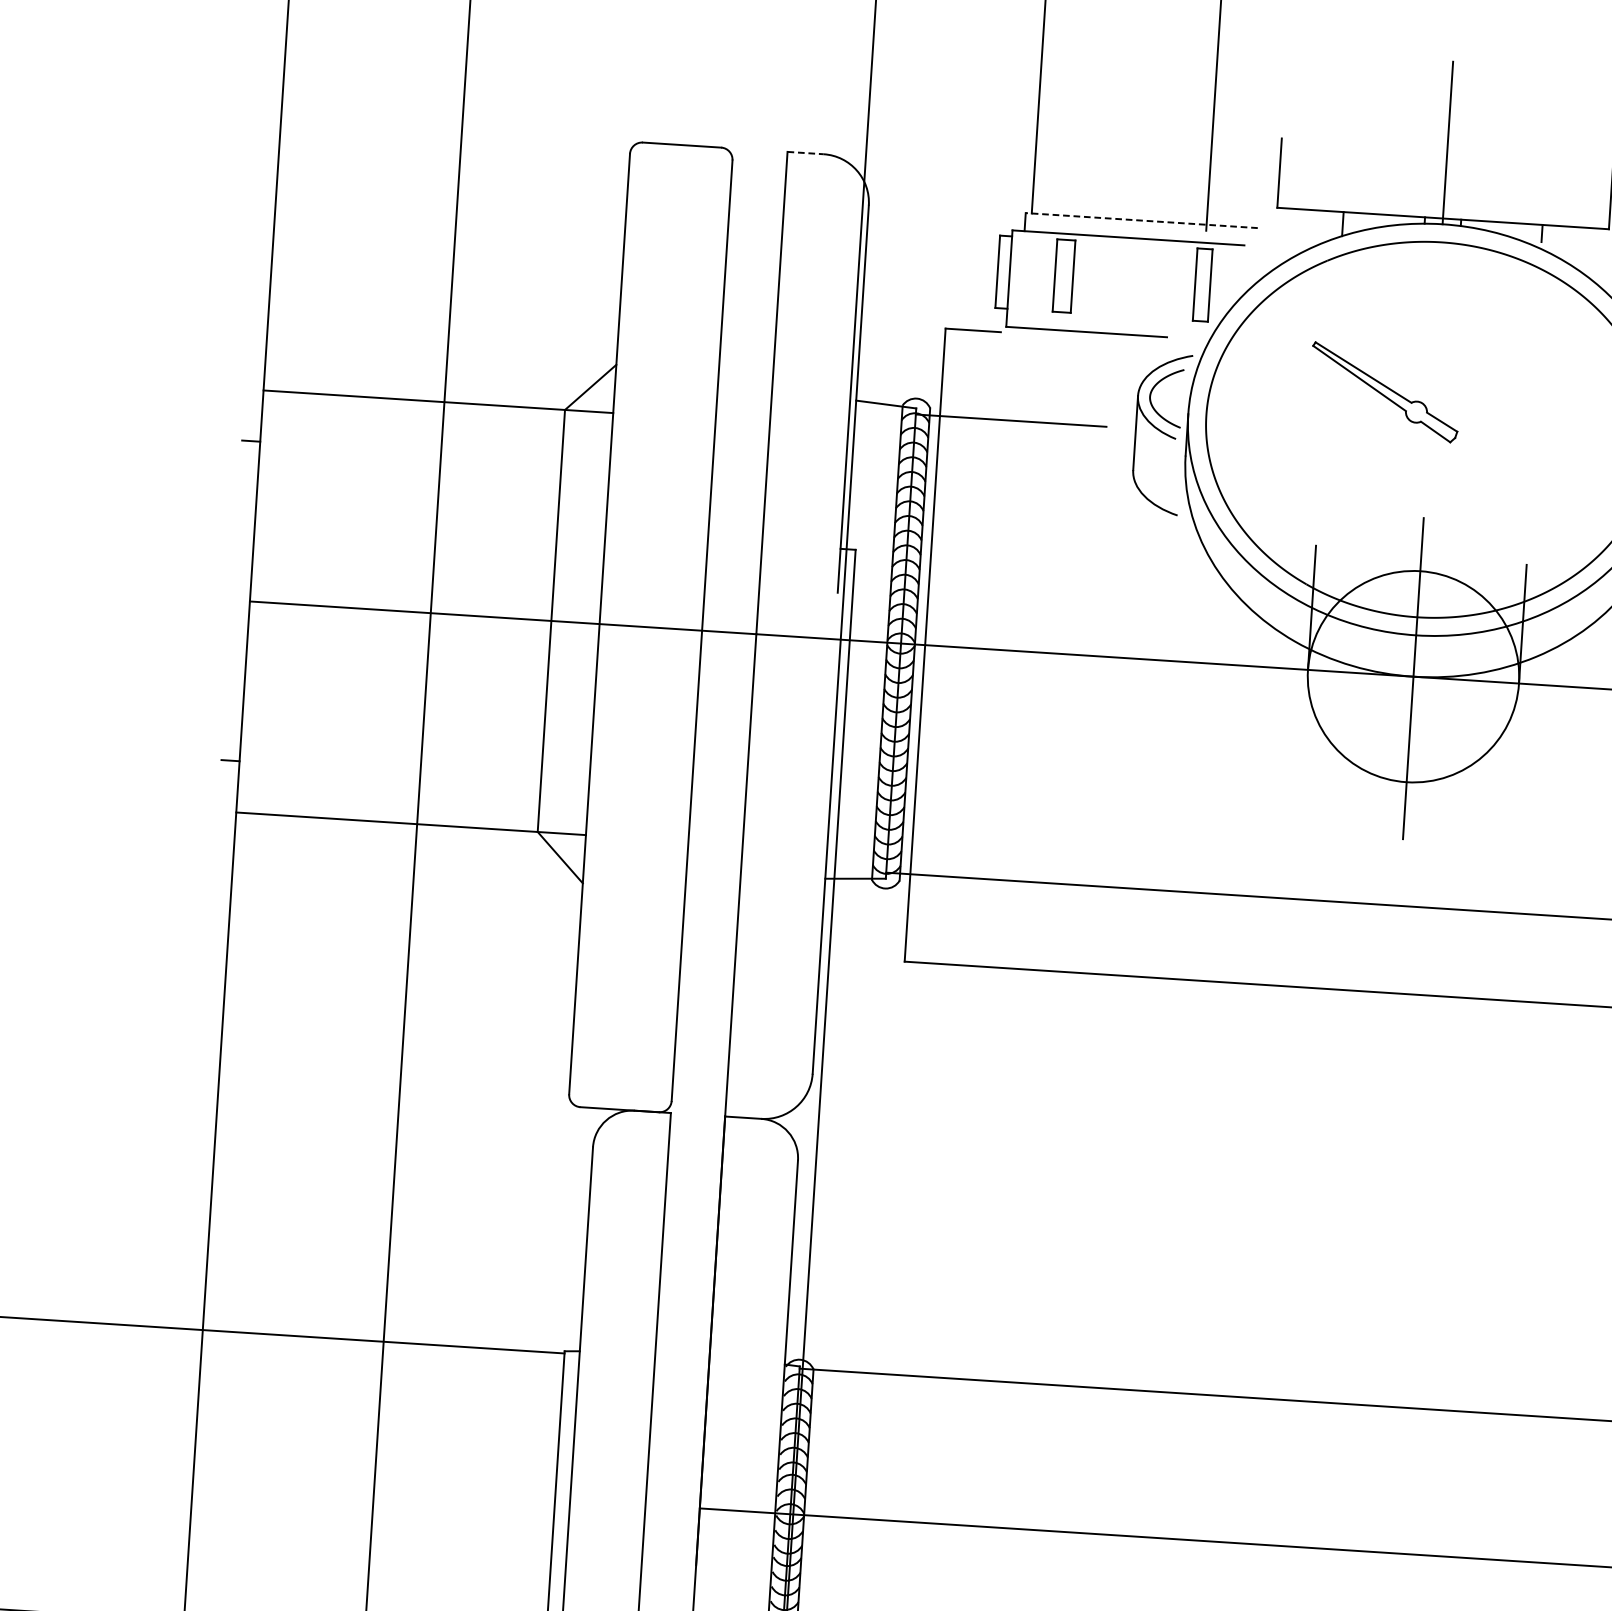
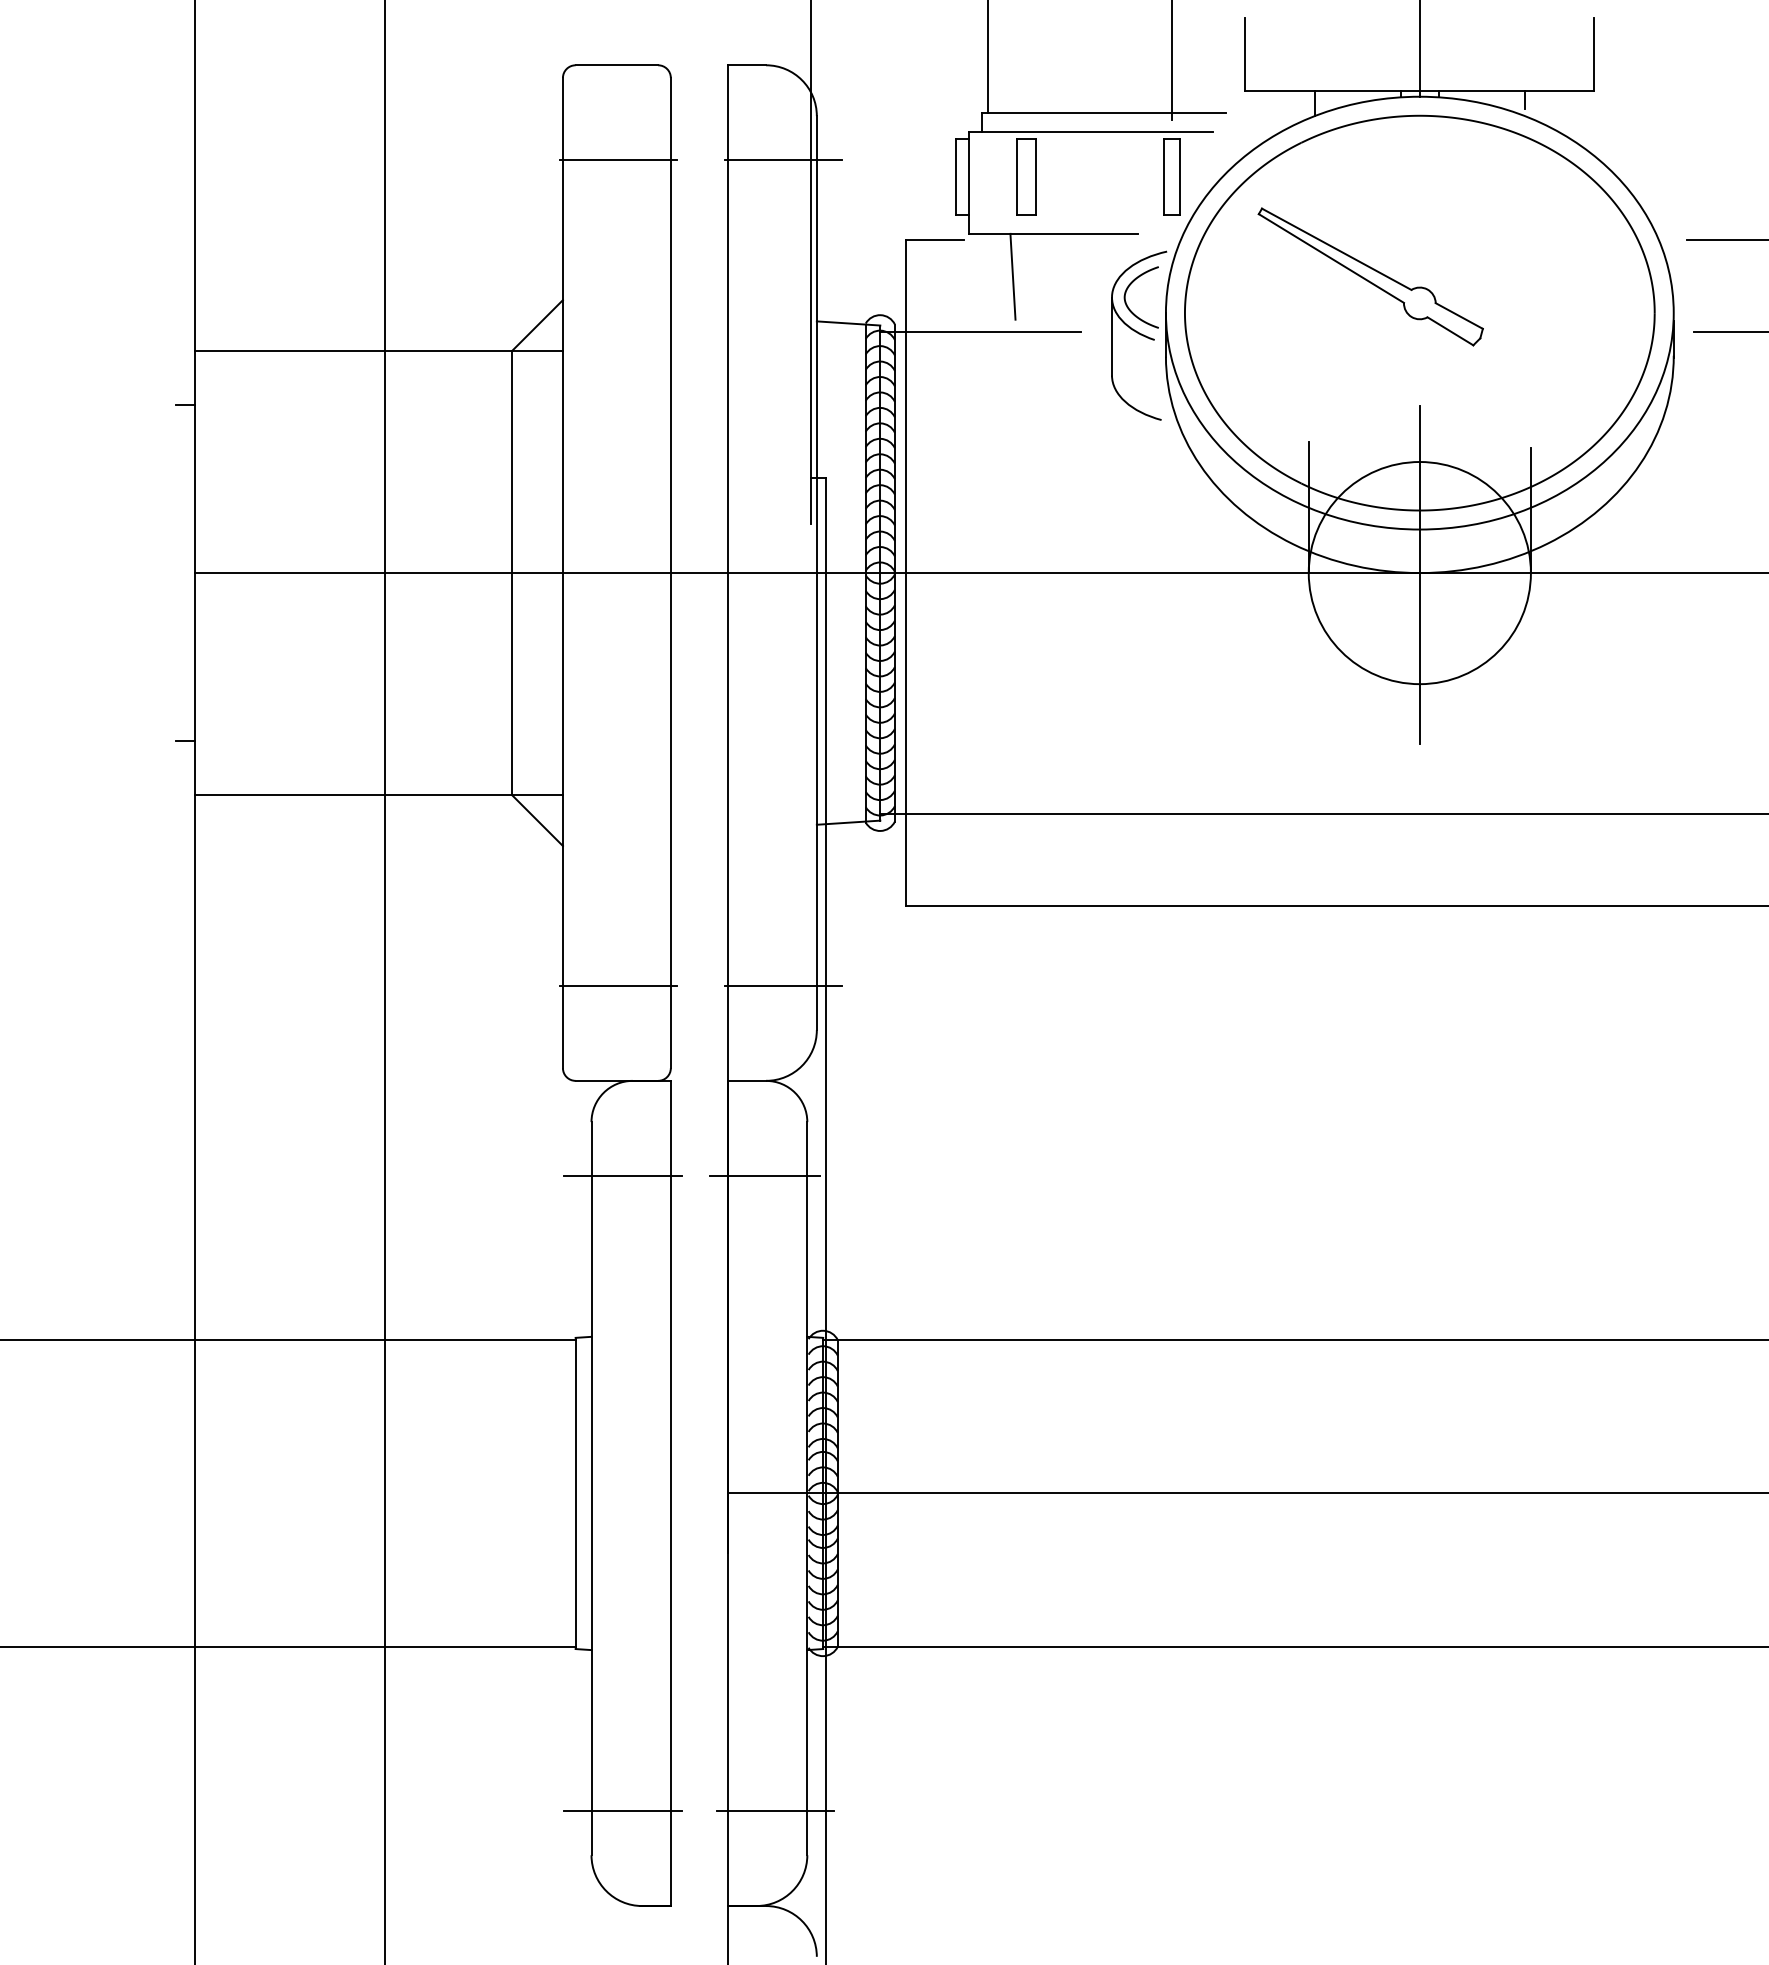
line: (806, 153) -> (747, 65), dashed -> solid
line: (1141, 220) -> (1103, 113), dashed -> solid
line: (676, 235) -> (617, 160), added
line: (833, 245) -> (782, 160), added
line: (1044, 370) -> (1012, 276), added
part: (1384, 391) -> (1370, 276), size x1.43
line: (626, 1019) -> (617, 985), added
line: (782, 1029) -> (782, 985), added
line: (619, 1200) -> (622, 1176), added
line: (753, 1209) -> (764, 1176), added

